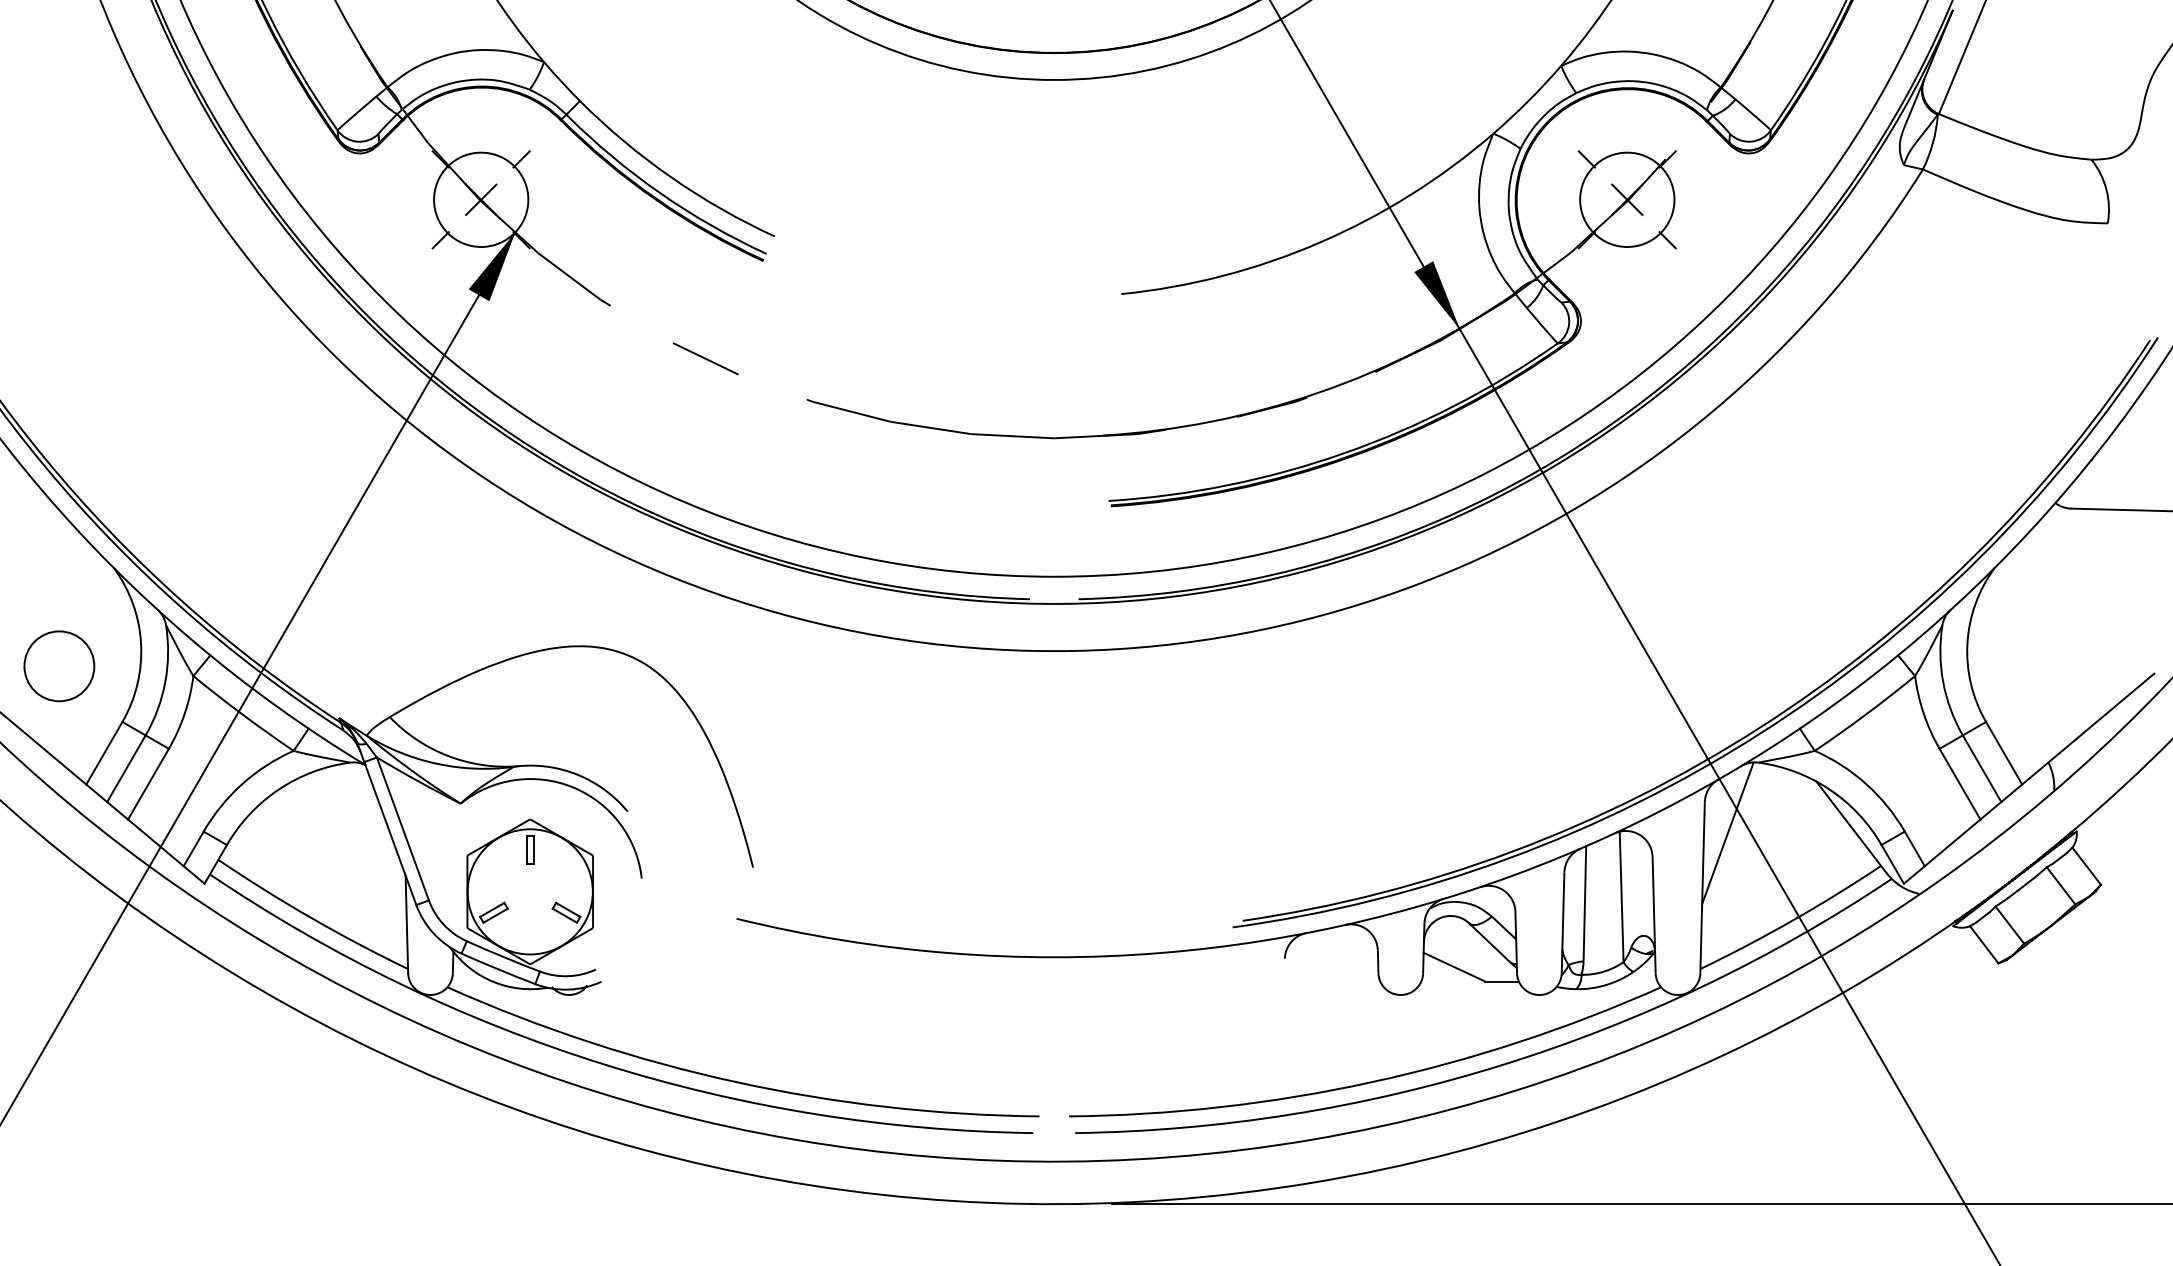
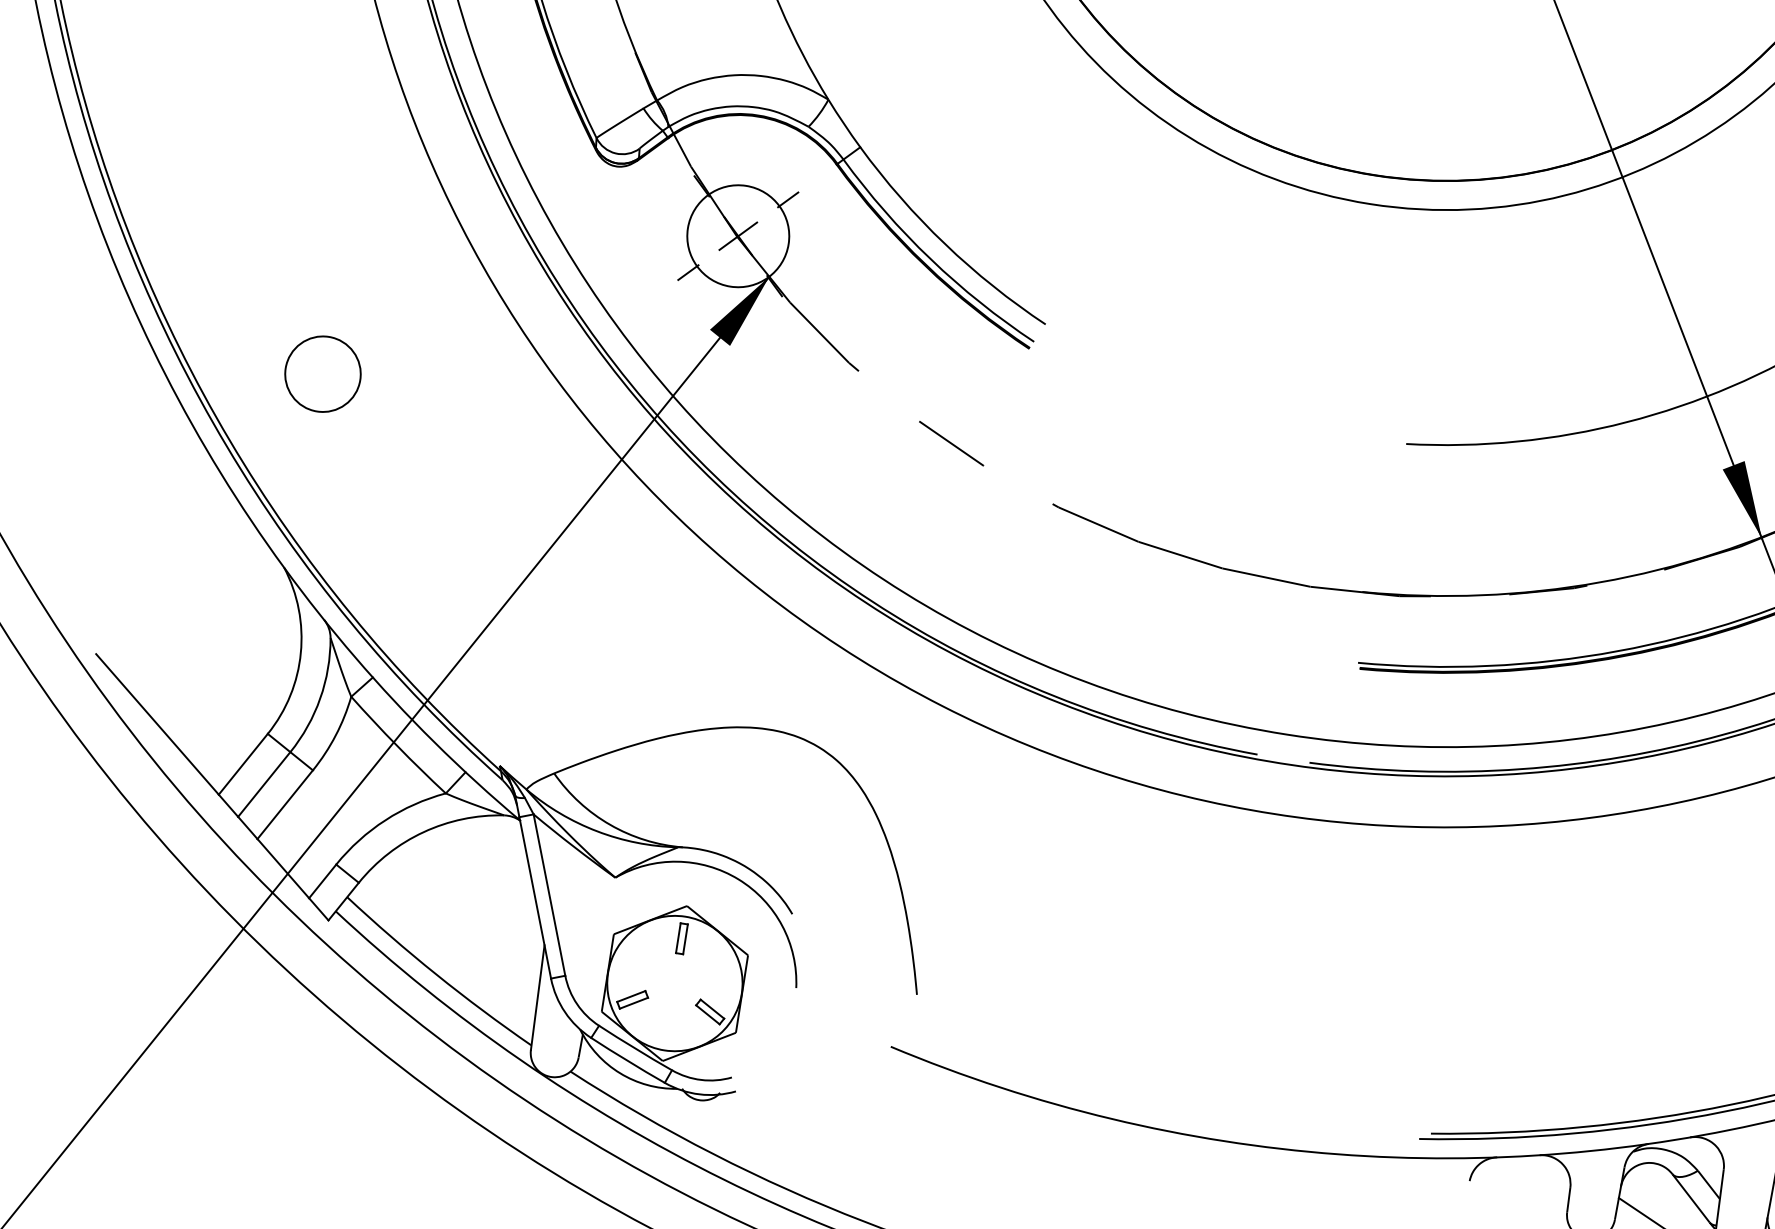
circle: (59, 666) -> (323, 374), moved

